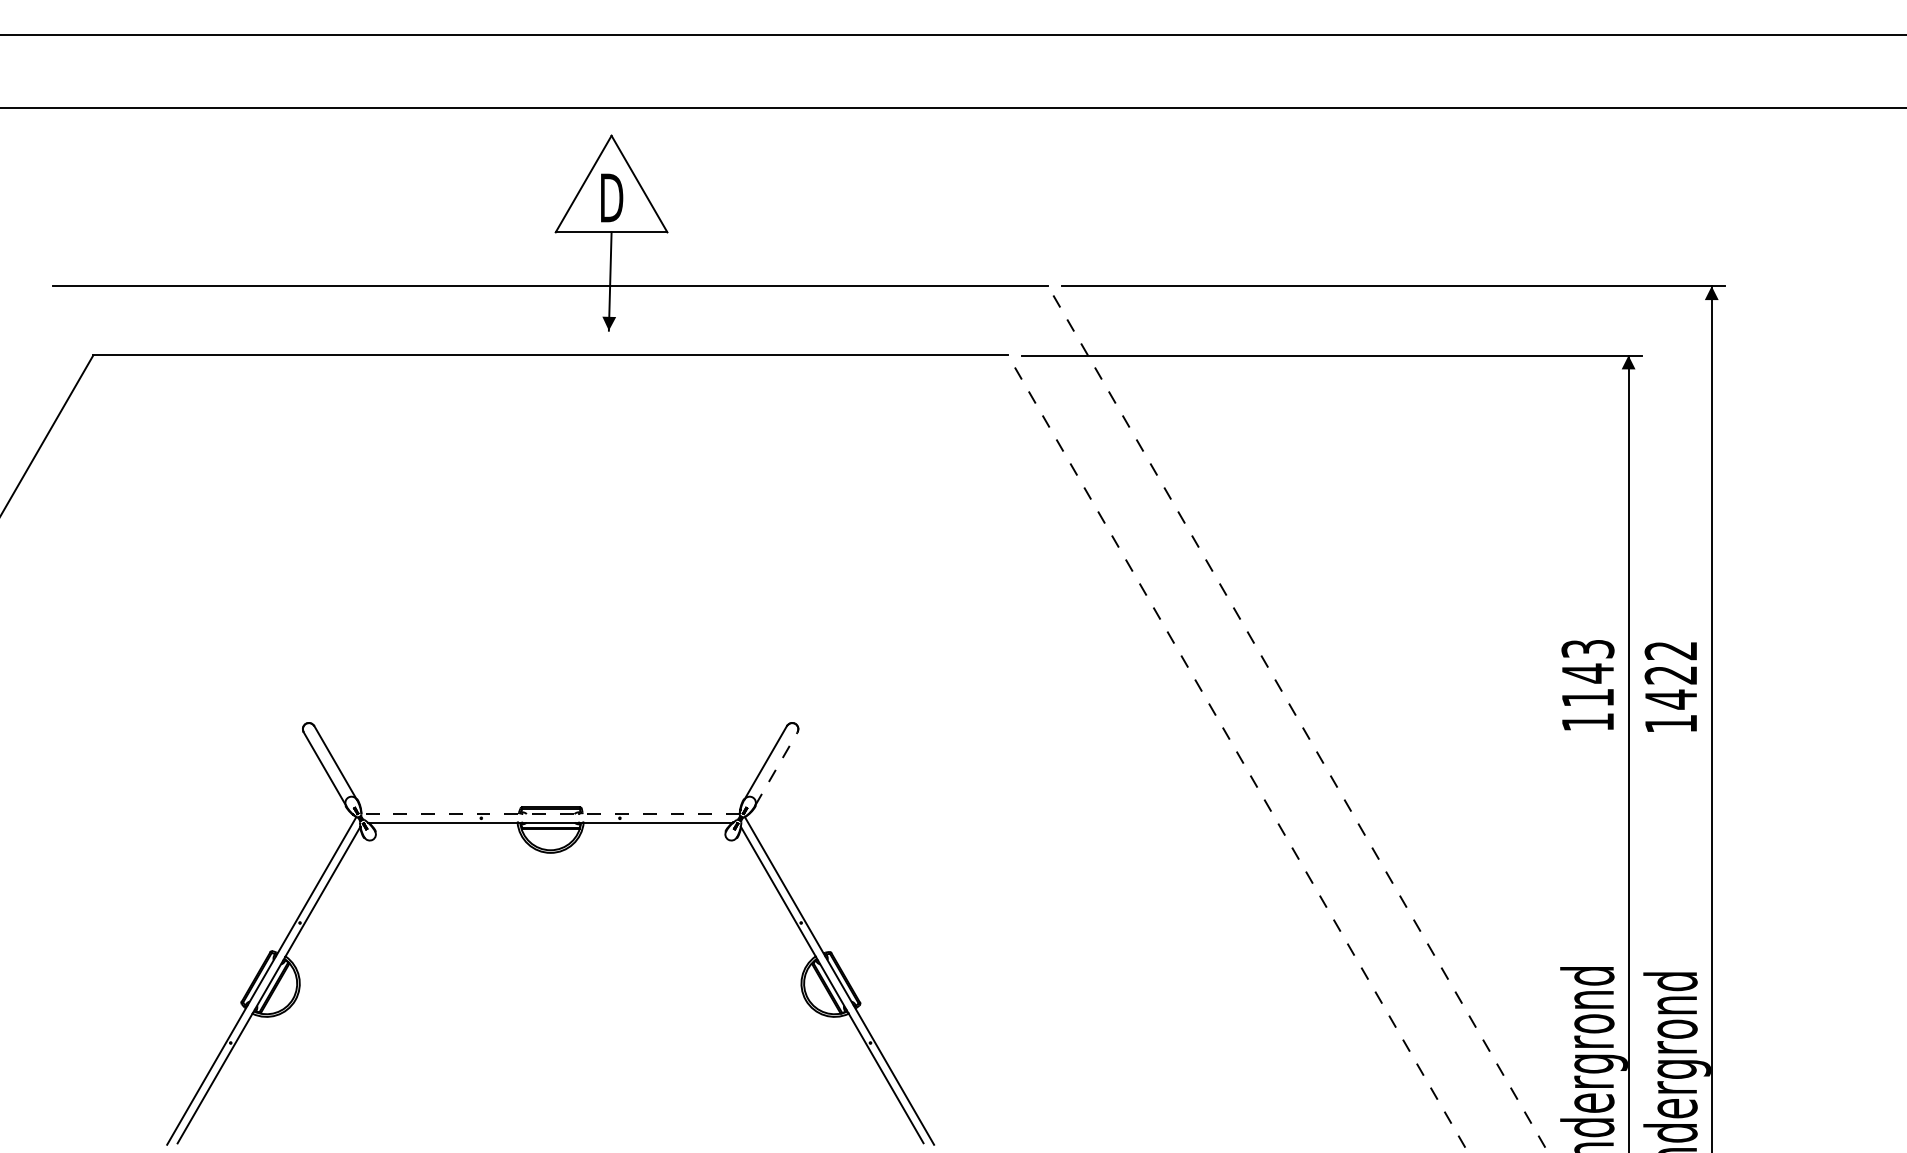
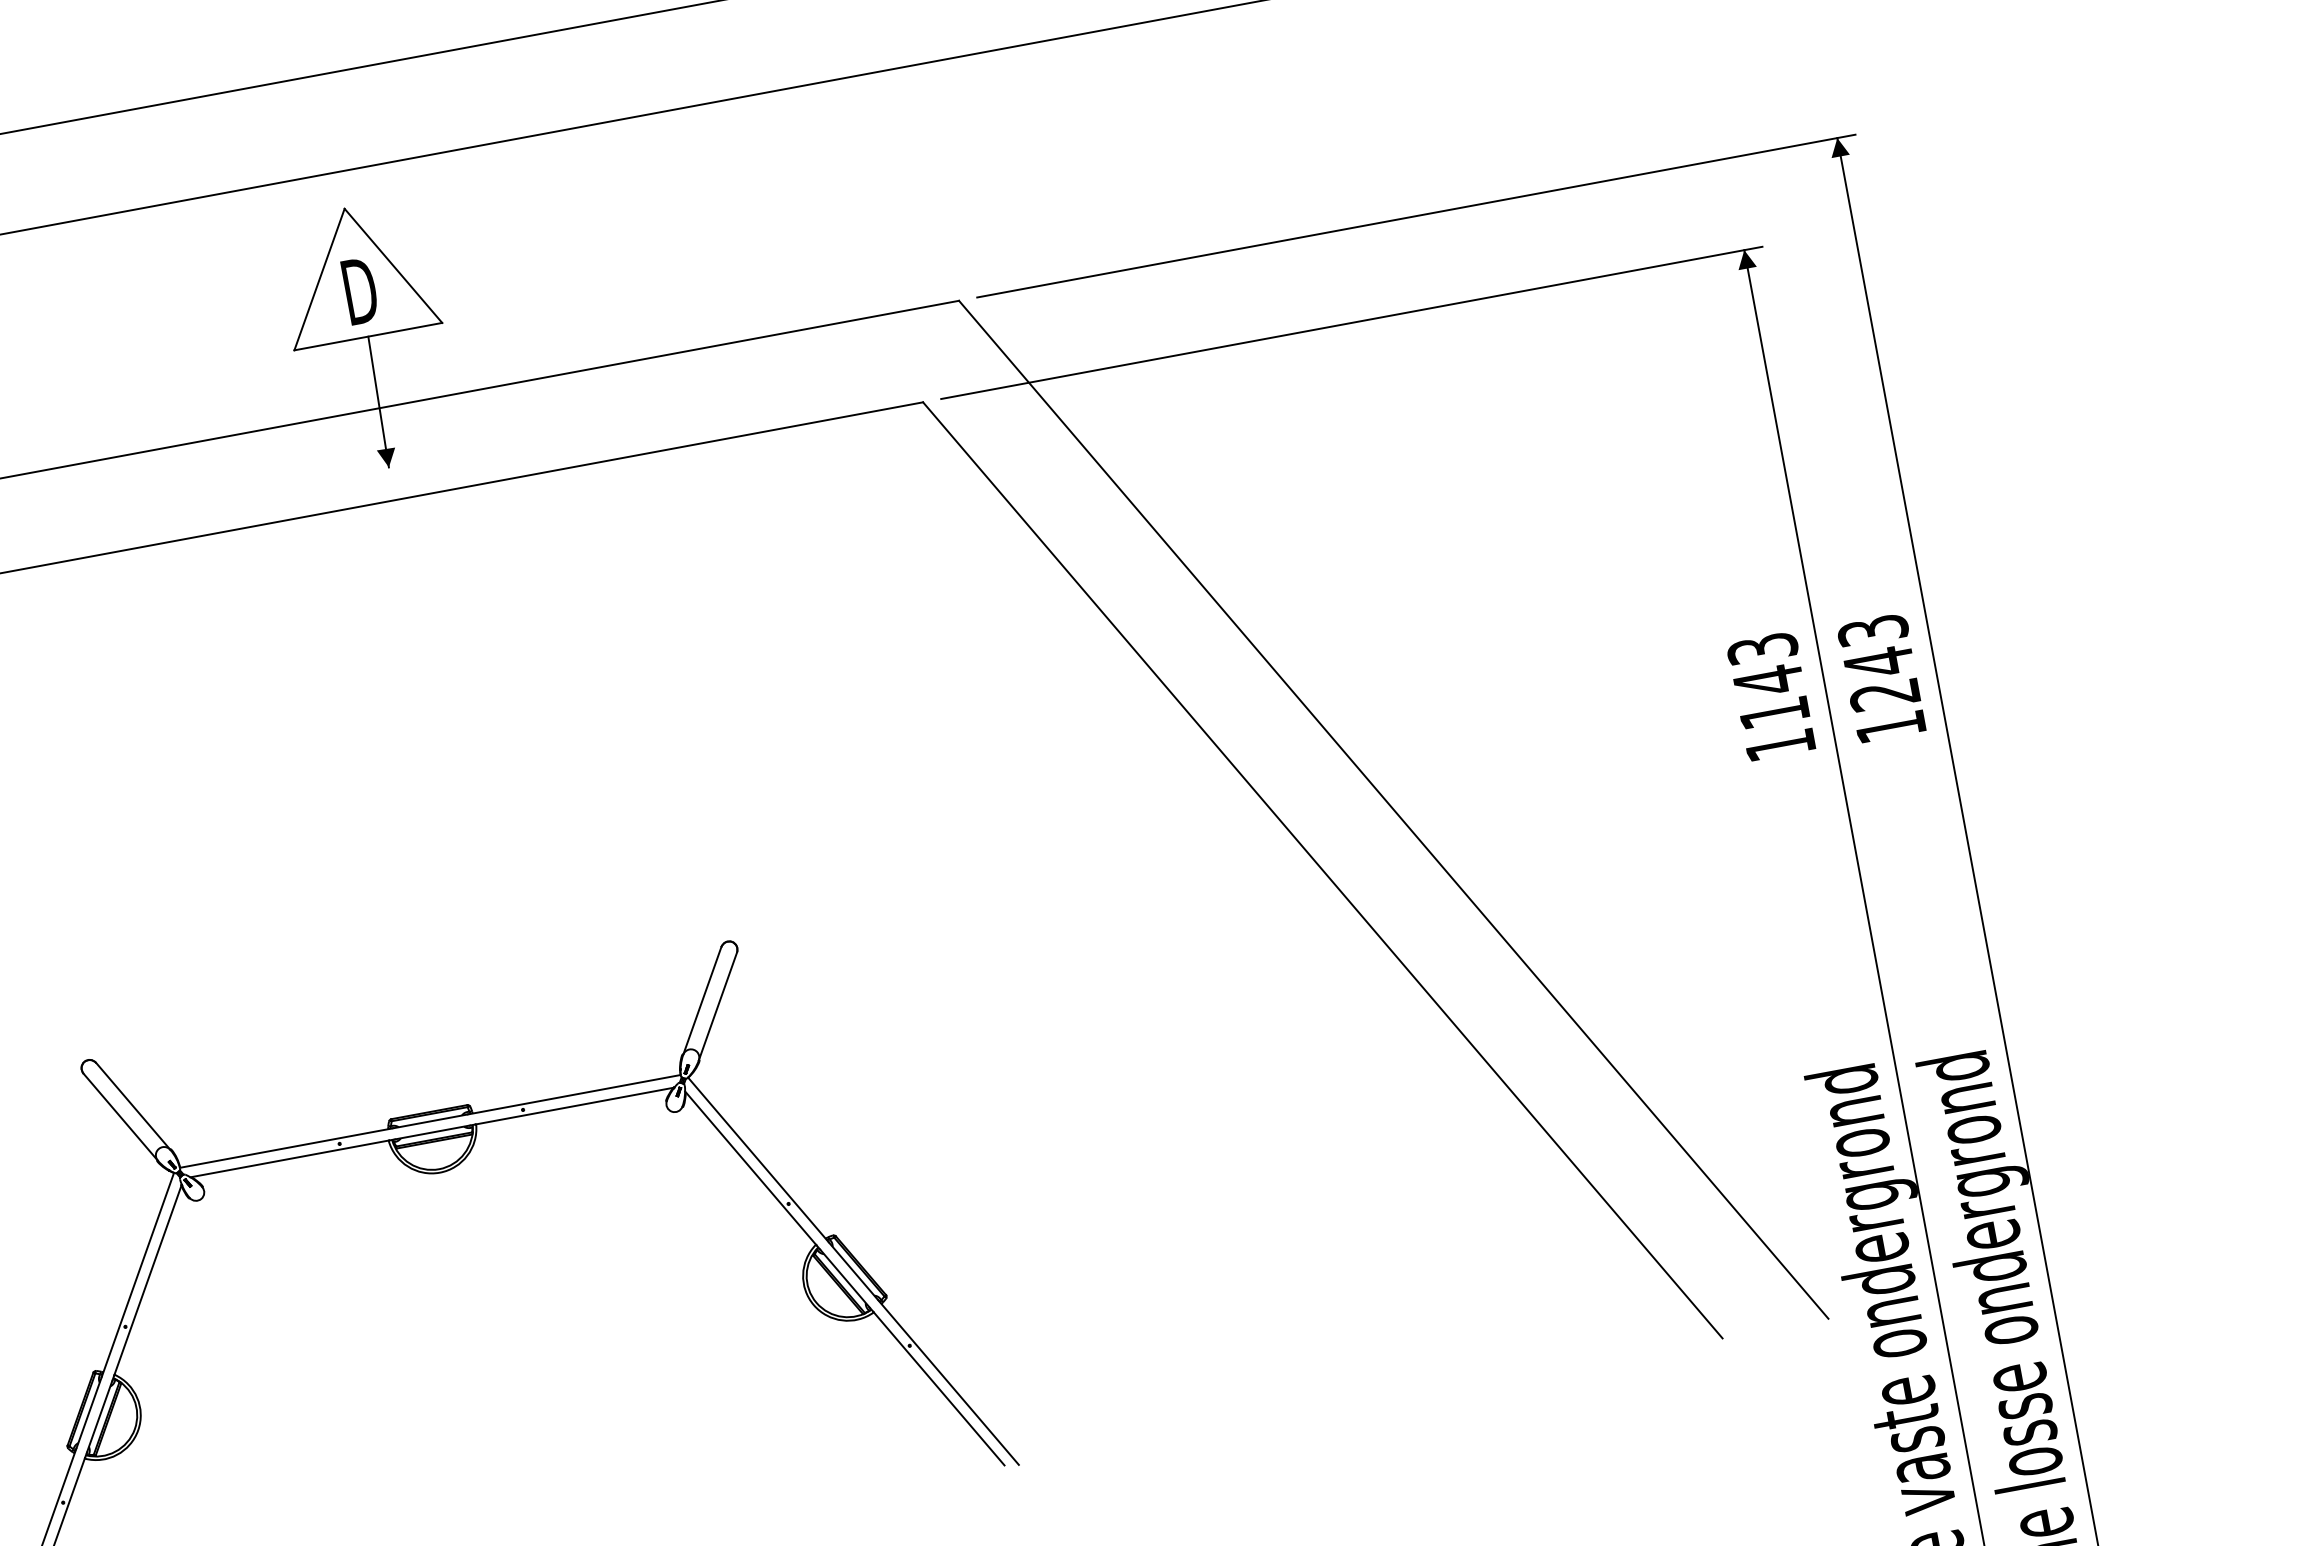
text: (1670, 675) -> (1878, 663), 1422 -> 1243
line: (1296, 716) -> (1393, 809), dashed -> solid
line: (1236, 751) -> (1322, 870), dashed -> solid
line: (776, 768) -> (718, 1005), dashed -> solid
line: (550, 814) -> (430, 1121), dashed -> solid

